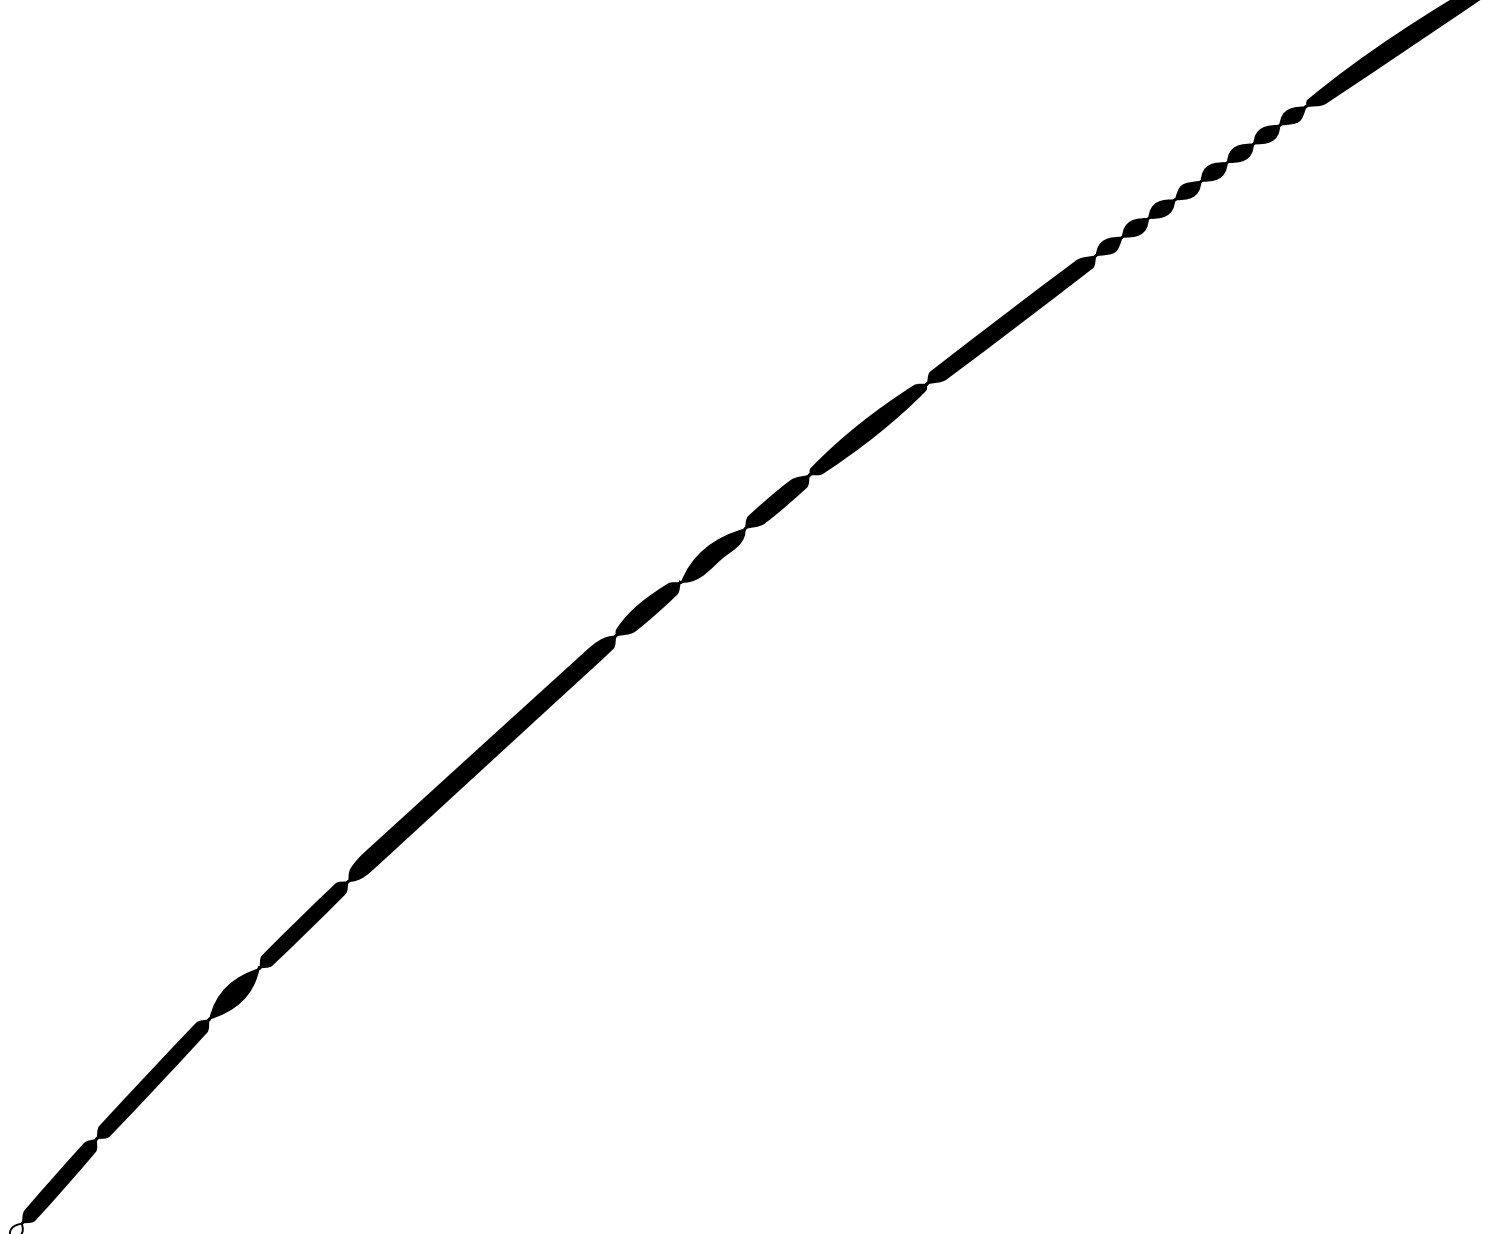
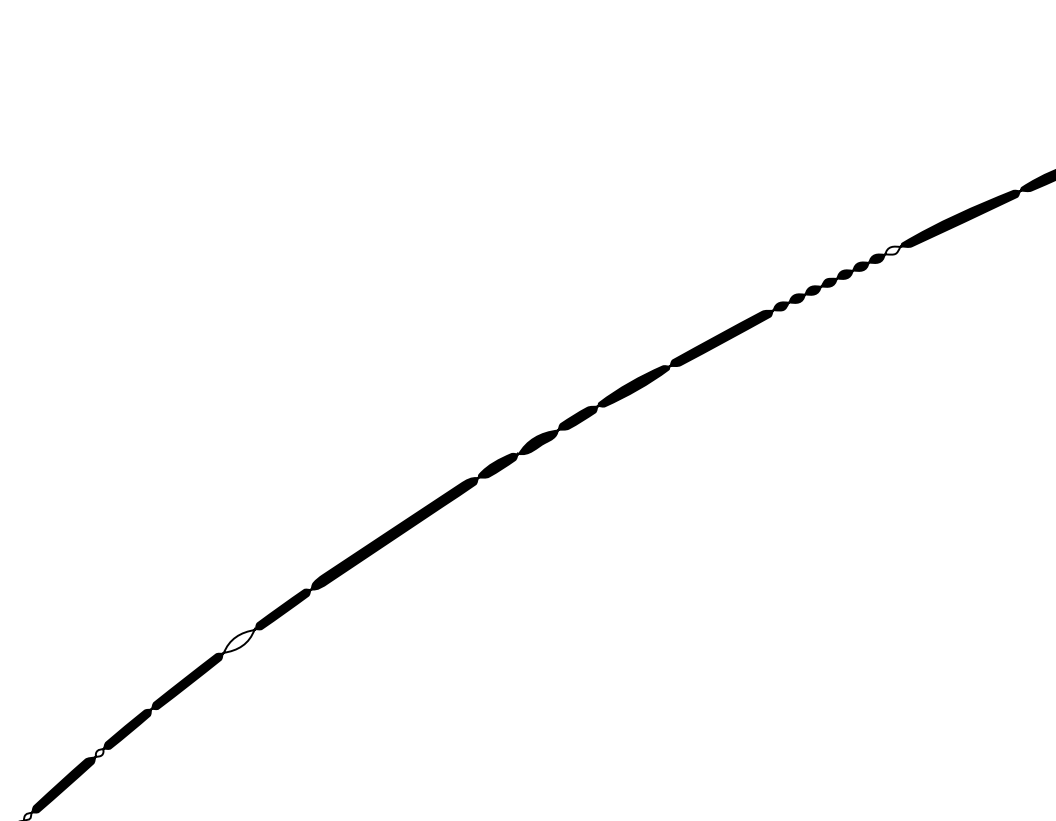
fill: (1292, 115) -> (892, 250), removed
fill: (233, 994) -> (238, 641), removed

